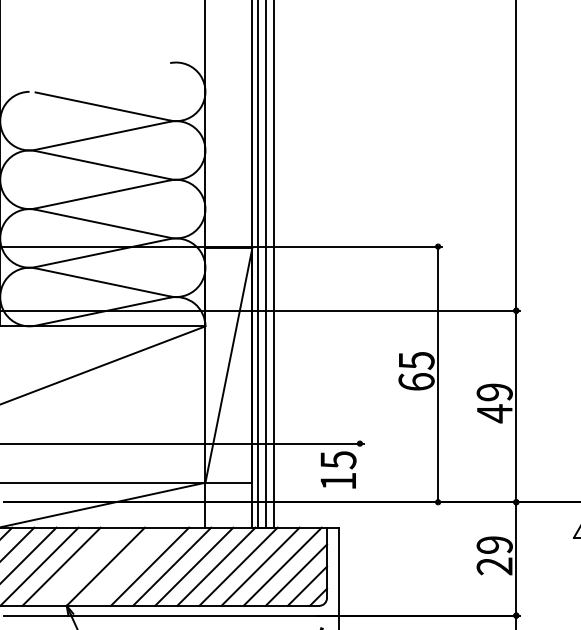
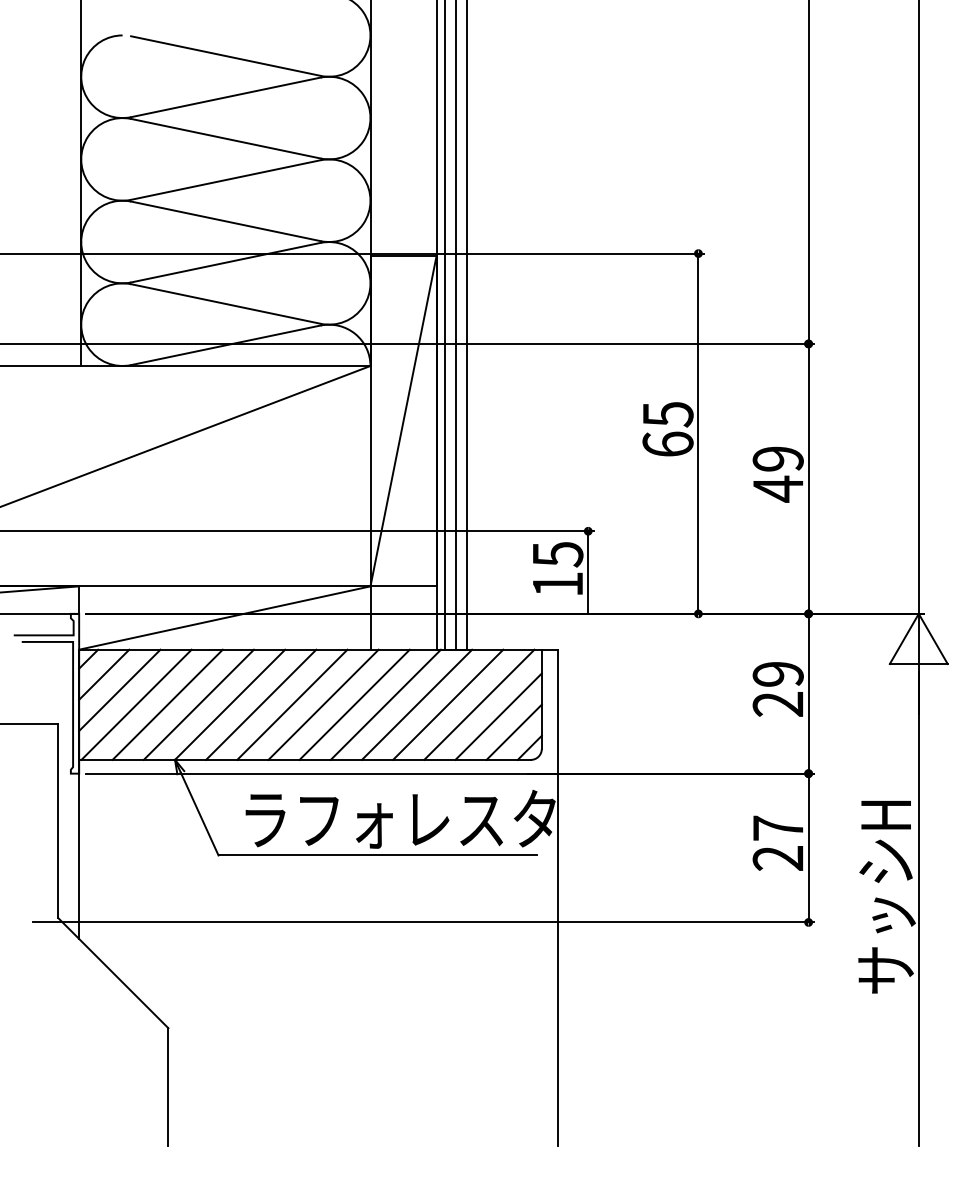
line: (360, 472) -> (588, 572), added
line: (83, 566) -> (198, 704), added
line: (128, 566) -> (261, 704), added

